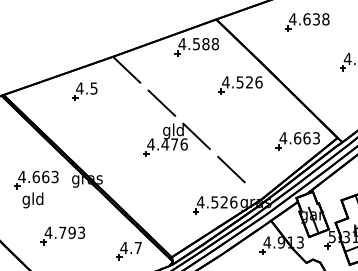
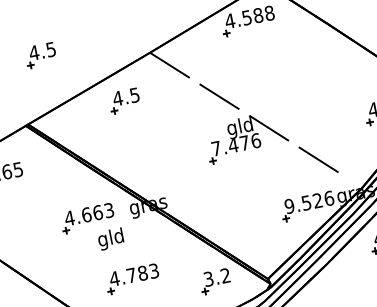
part: (24, 41) -> (40, 55), added
part: (240, 85) -> (309, 56), removed
text: (150, 144) -> (215, 148), 4.476 -> 7.476
text: (32, 200) -> (110, 239), moved
text: (200, 202) -> (289, 206), 4.526 -> 9.526
text: (71, 232) -> (142, 273), 4.793 -> 4.783
text: (130, 247) -> (216, 277), 4.7 -> 3.2

